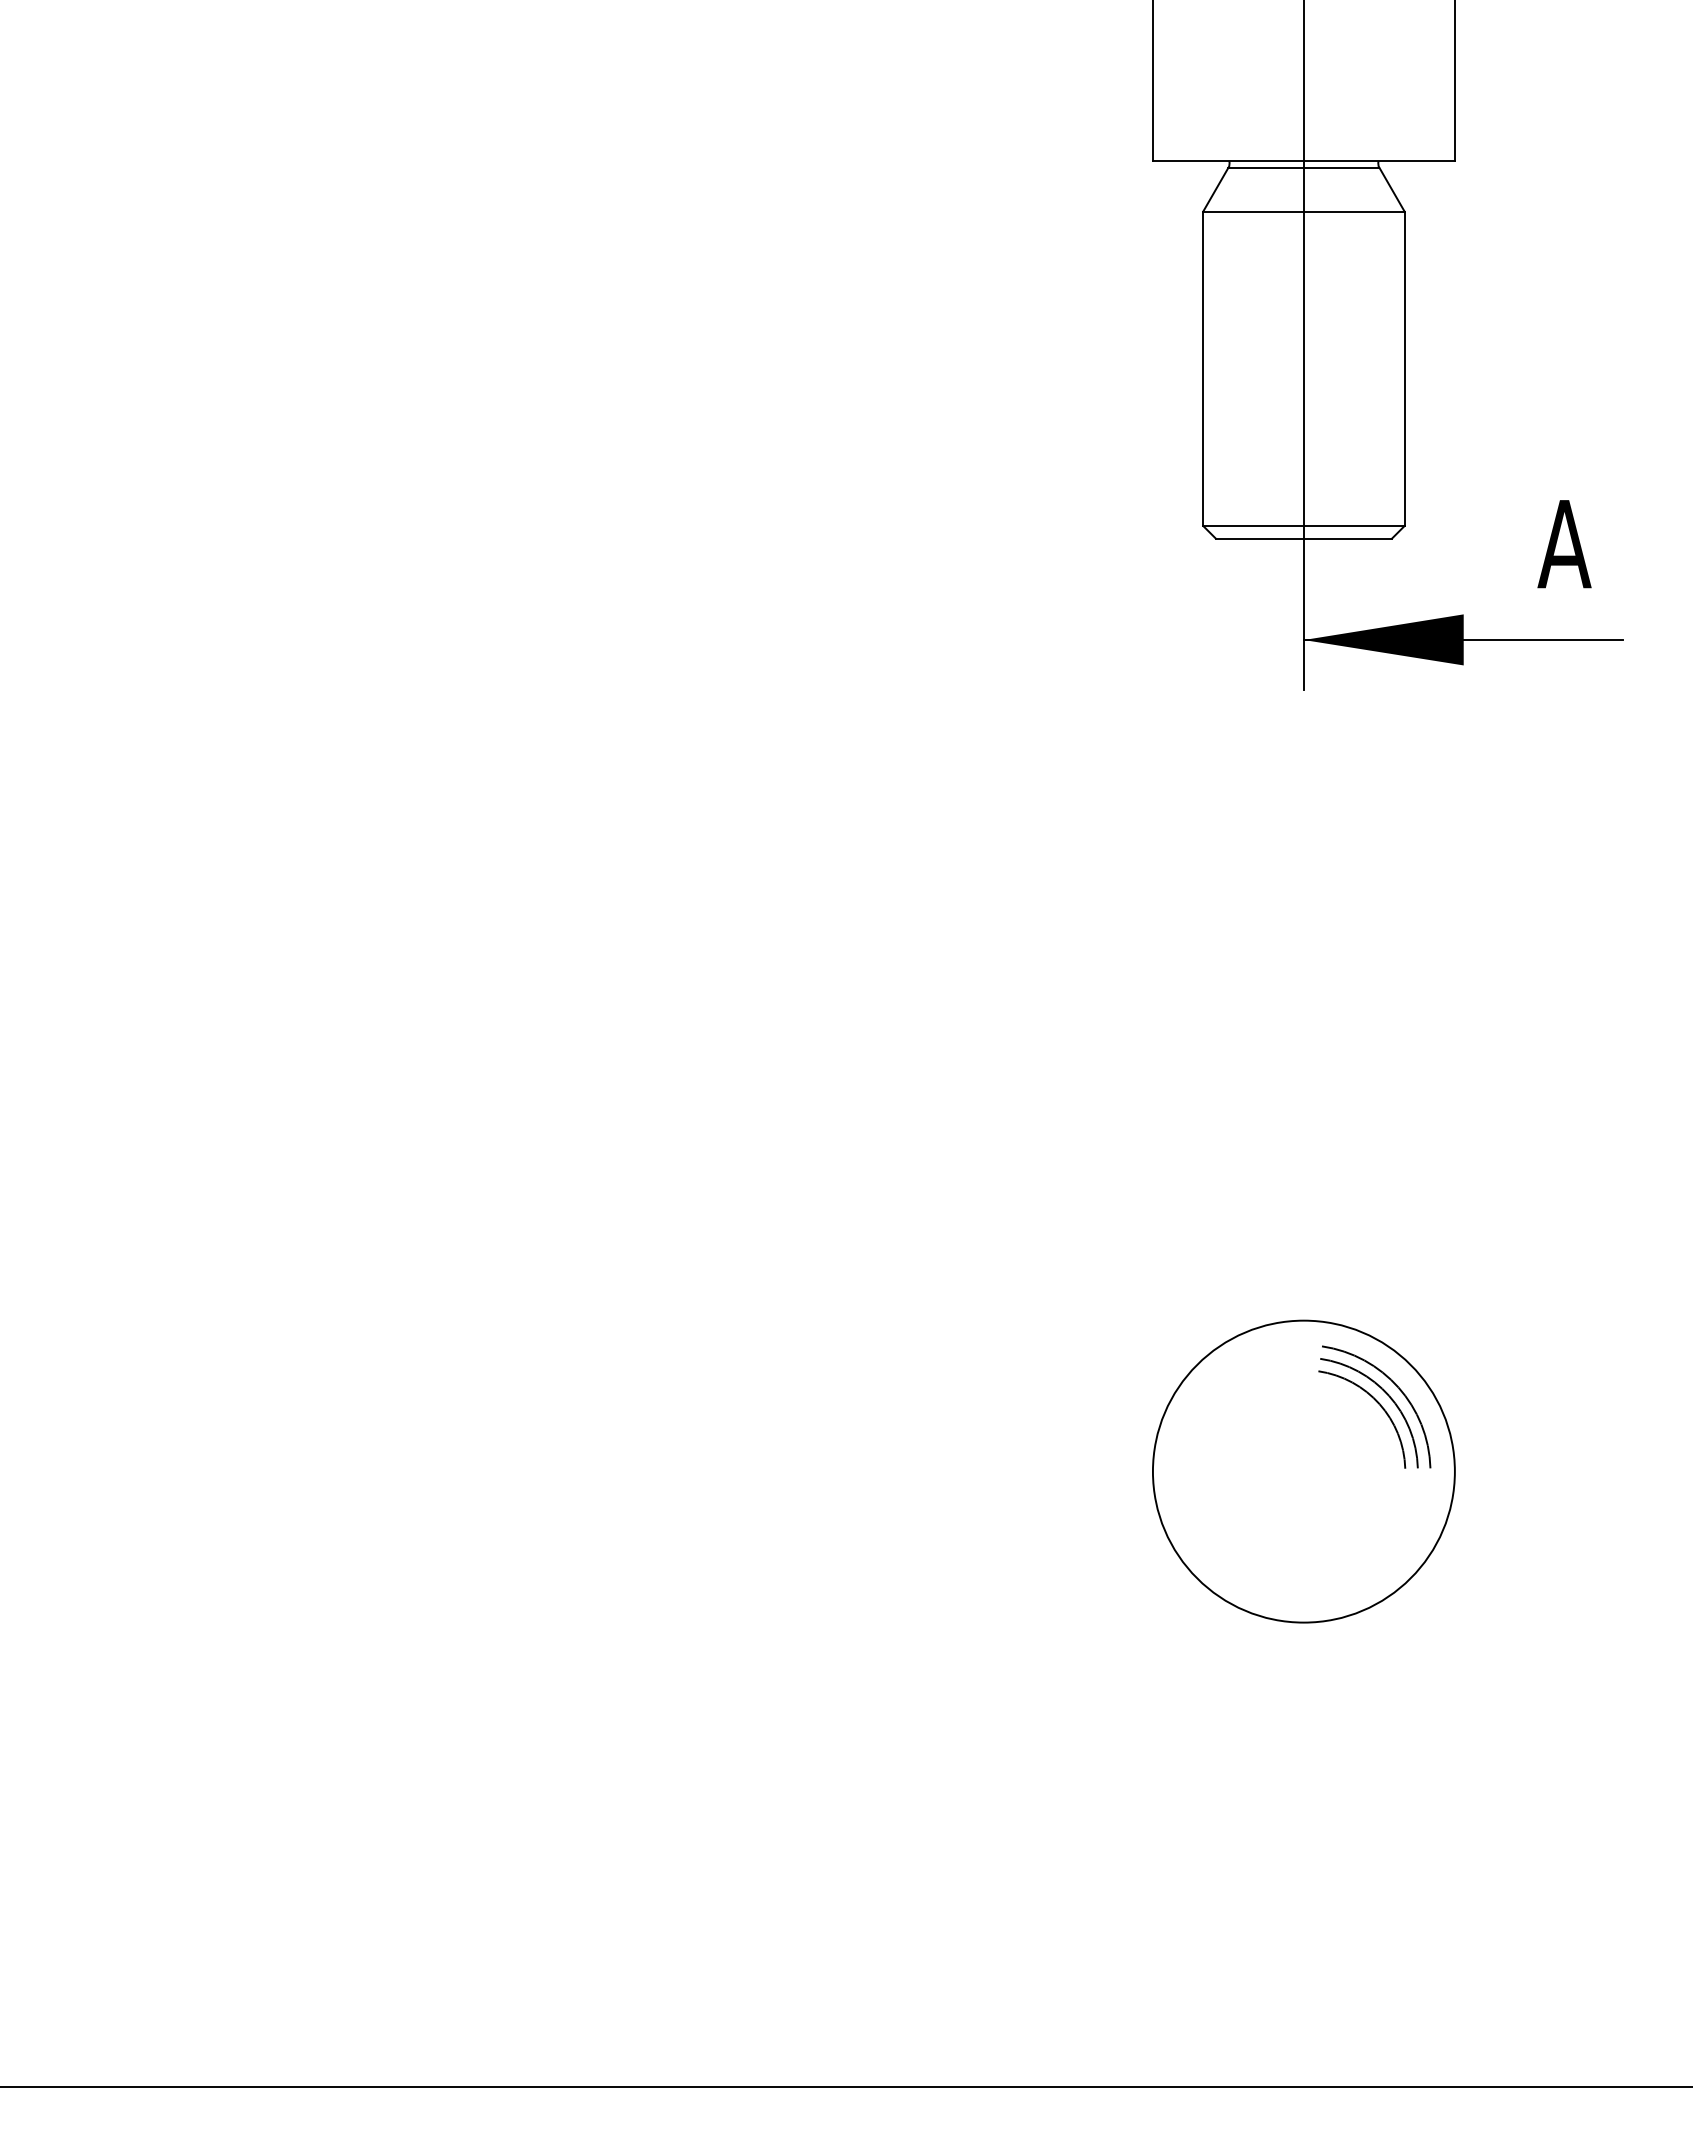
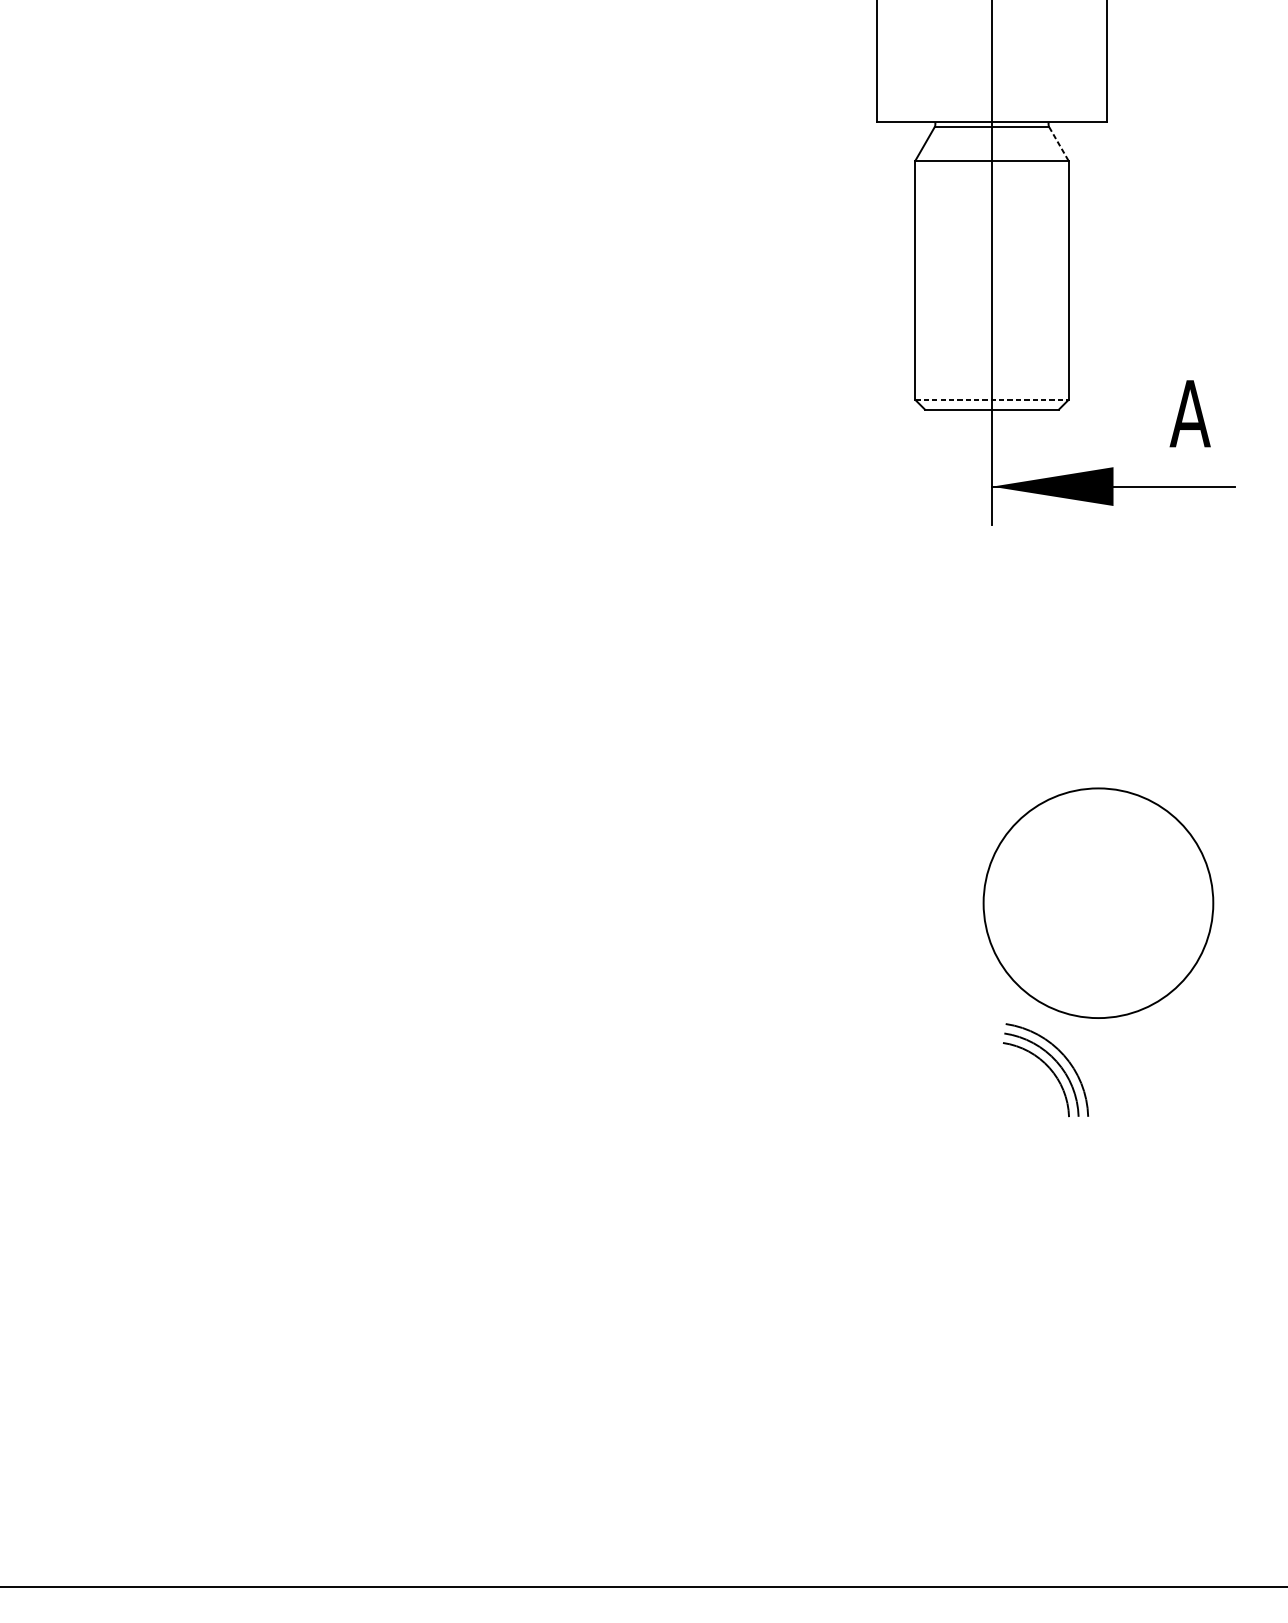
line: (1391, 189) -> (1058, 143), solid -> dashed
line: (1303, 526) -> (991, 400), solid -> dashed
circle: (1303, 1471) -> (1098, 903), moved

